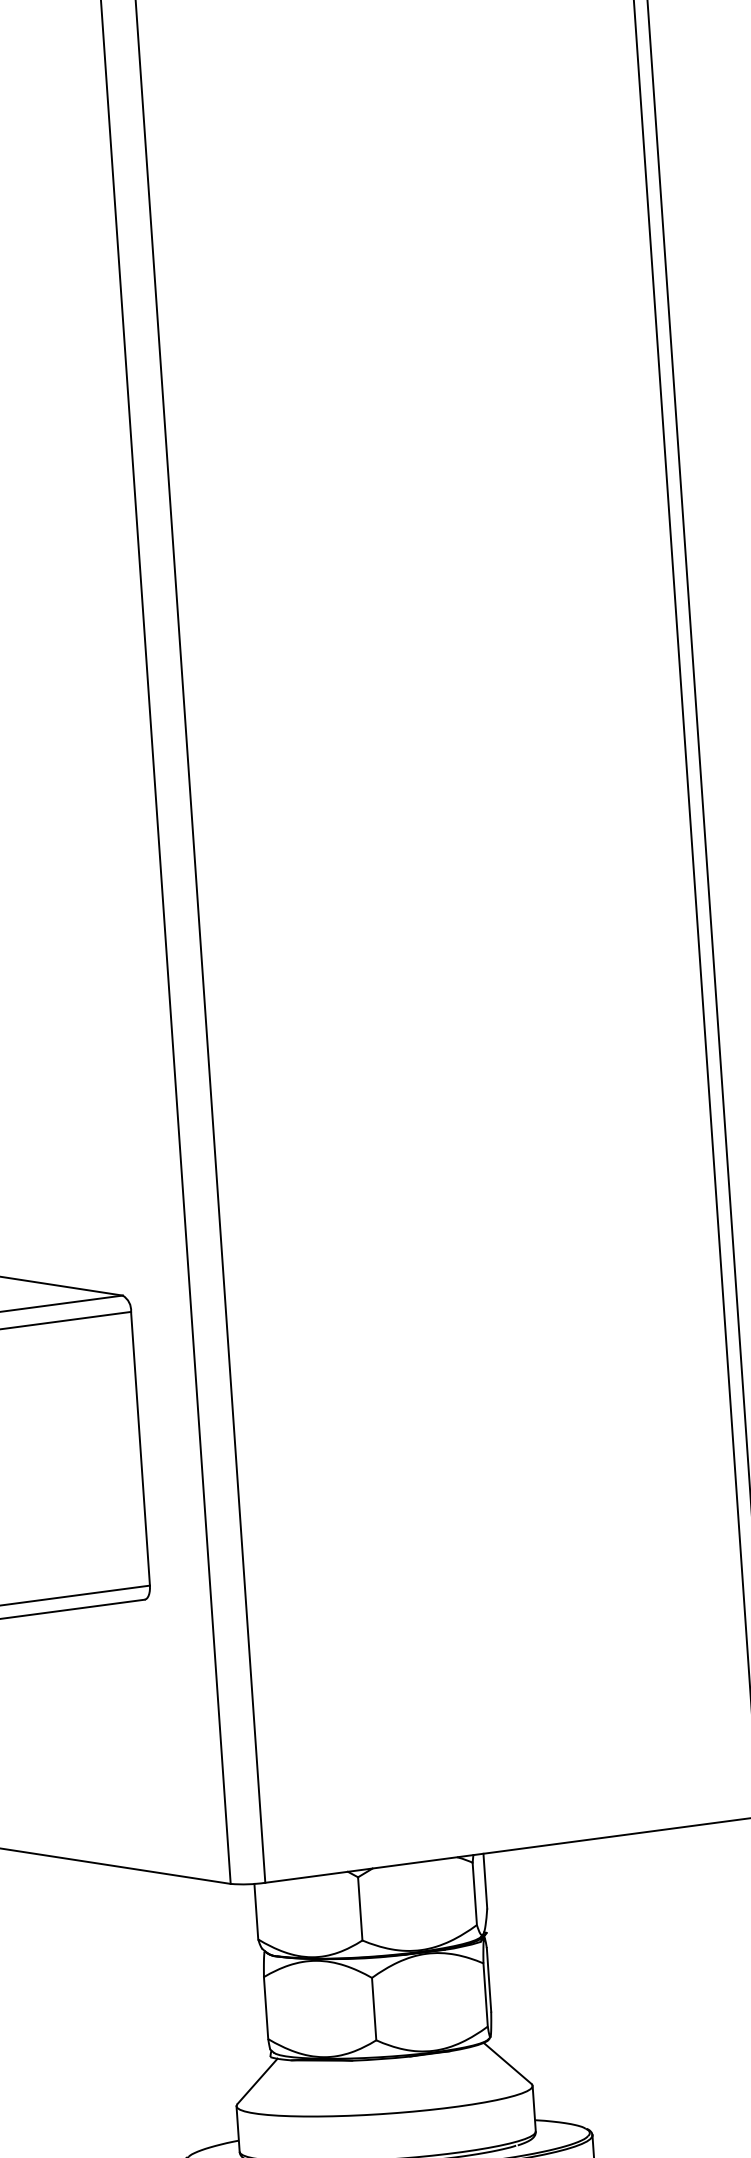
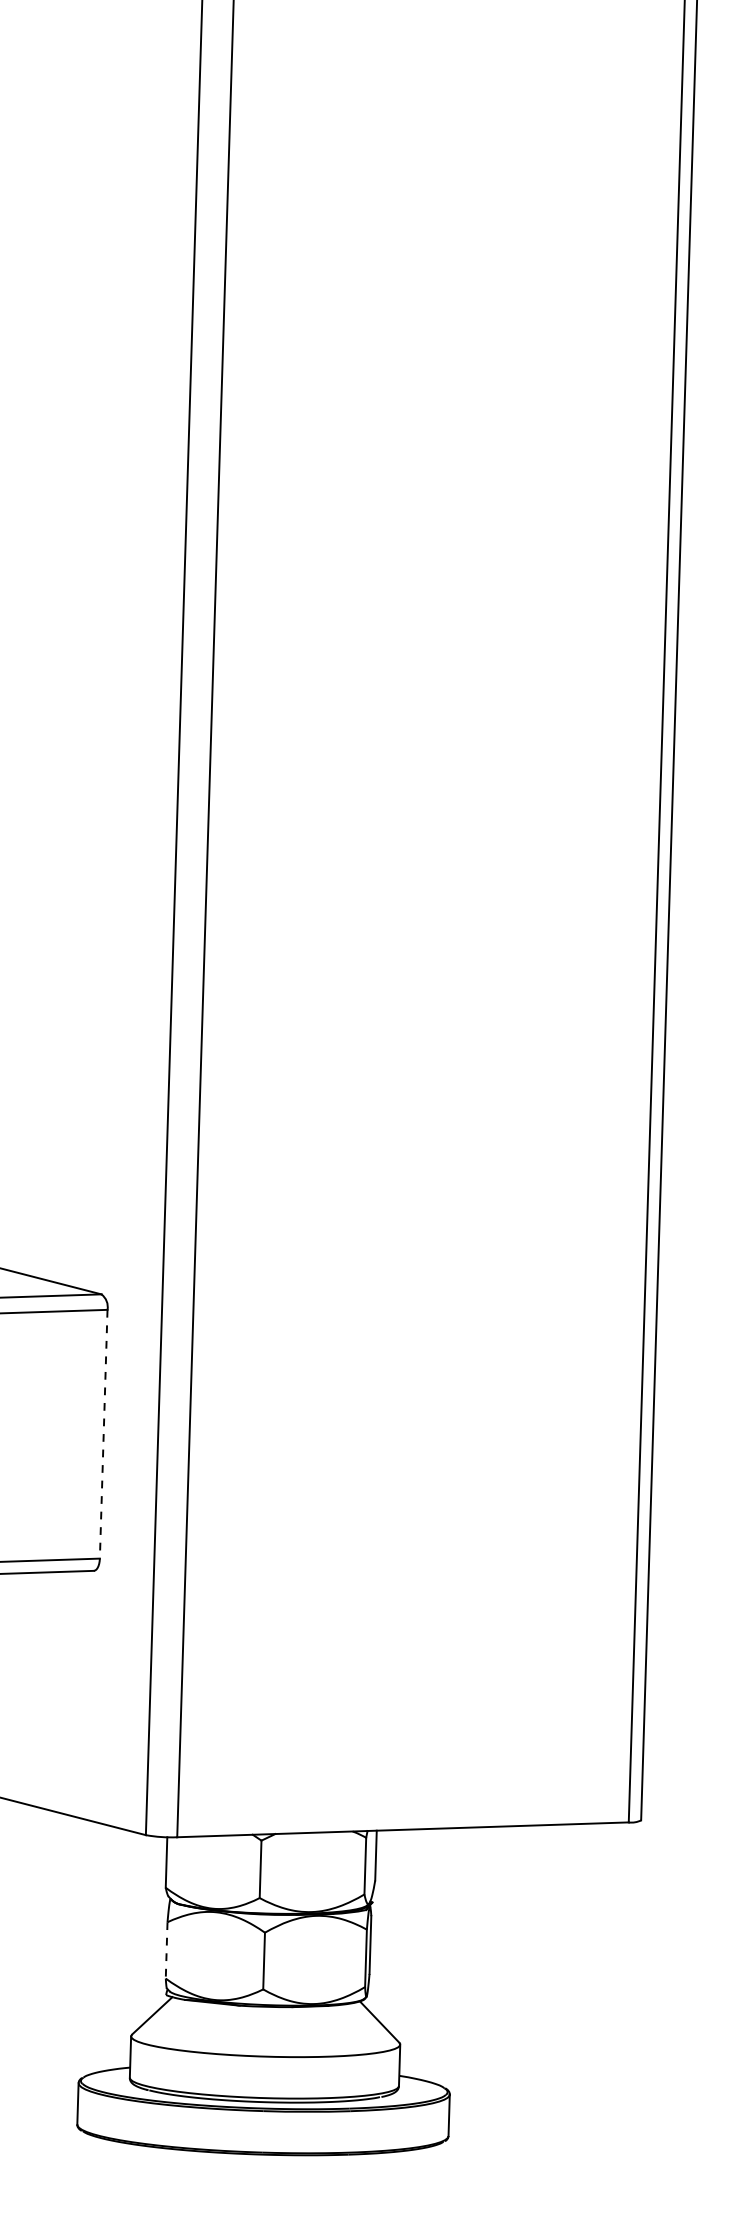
line: (140, 1449) -> (103, 1434), solid -> dashed
line: (265, 2008) -> (166, 1950), solid -> dashed

